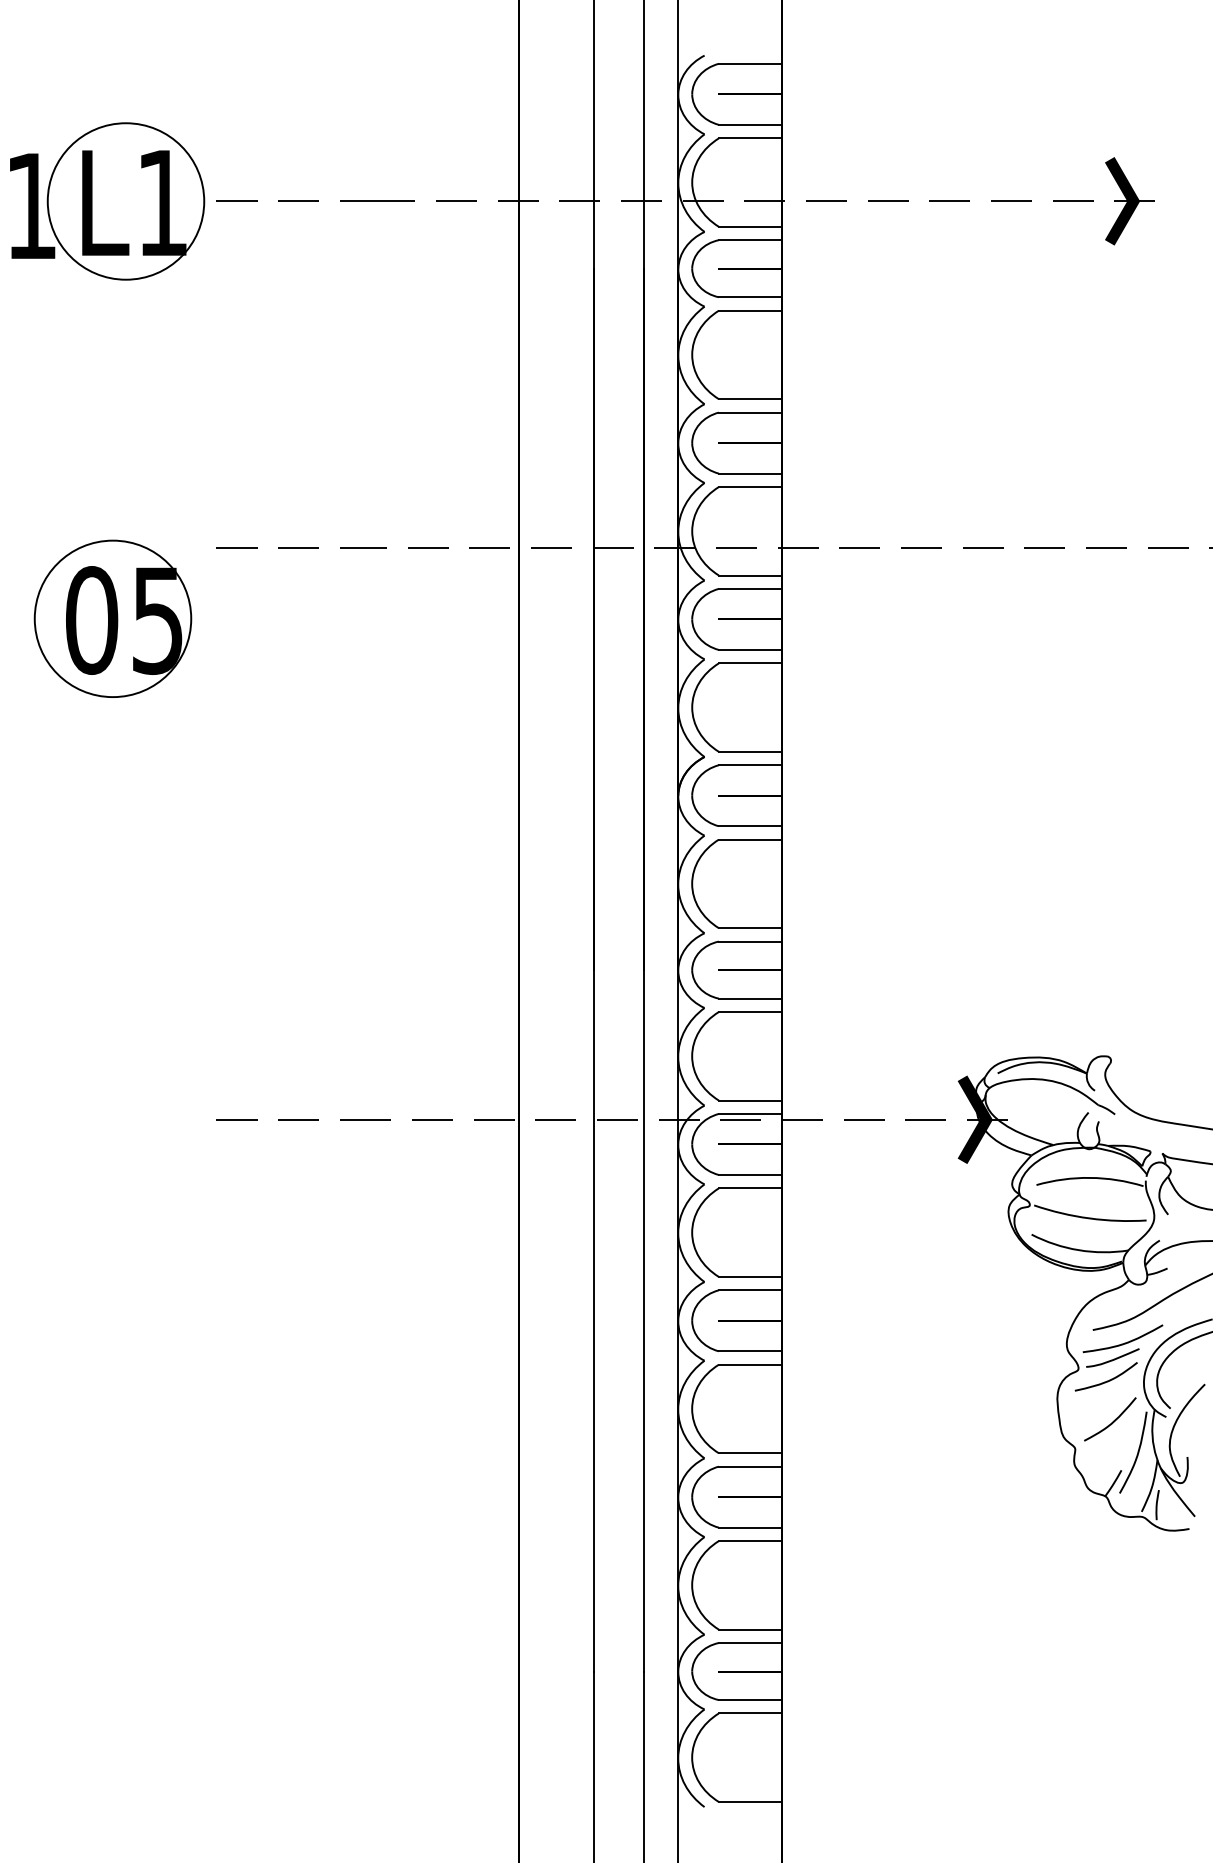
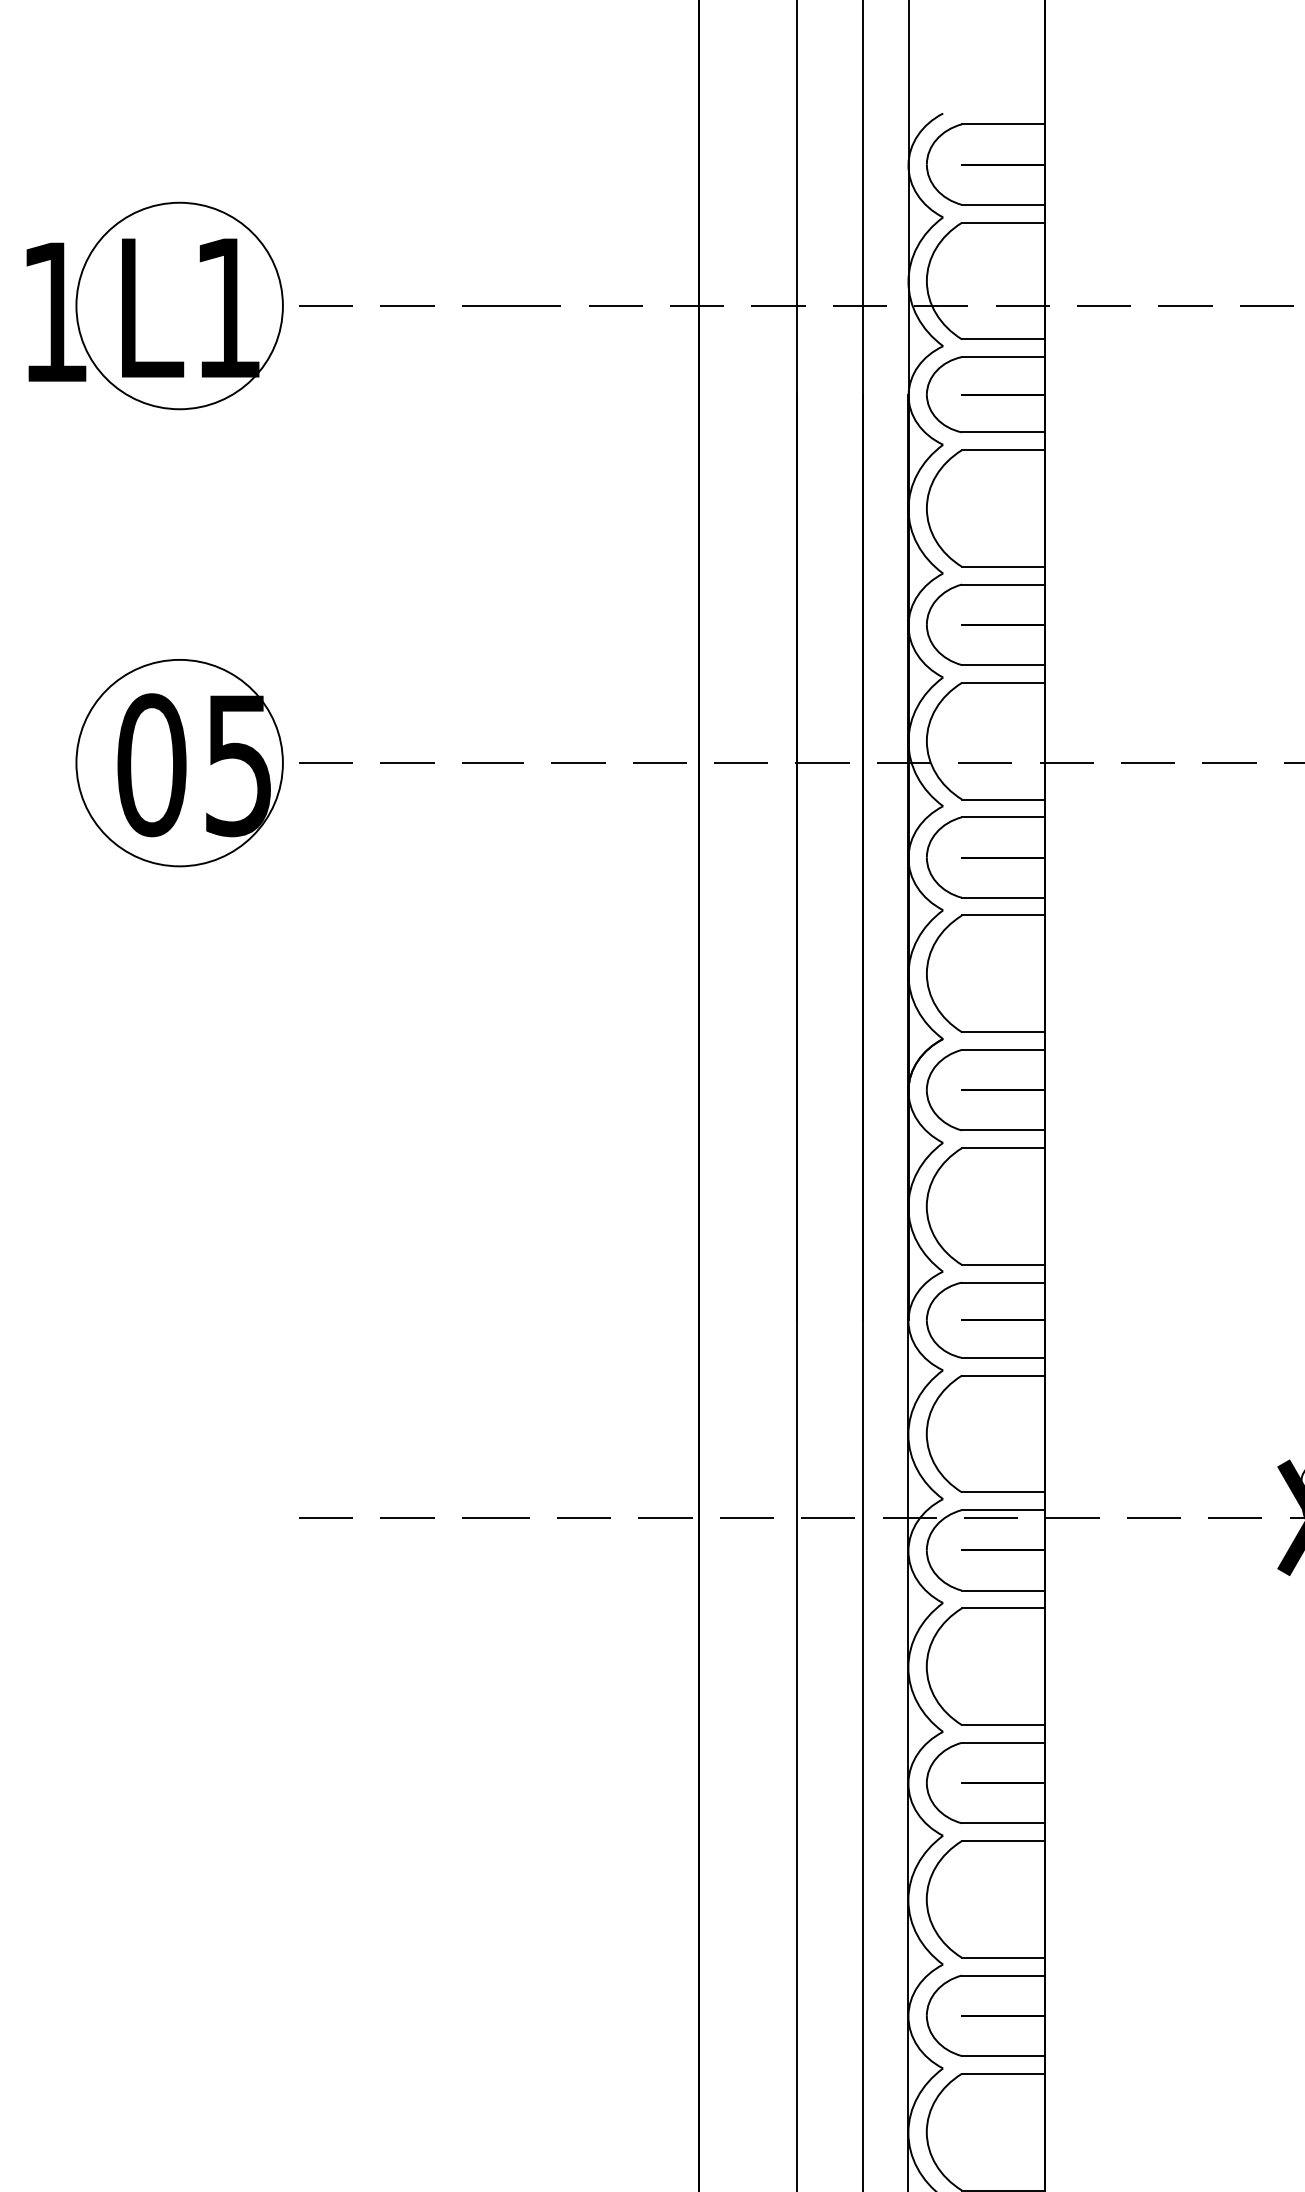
part: (112, 618) -> (179, 762), moved

